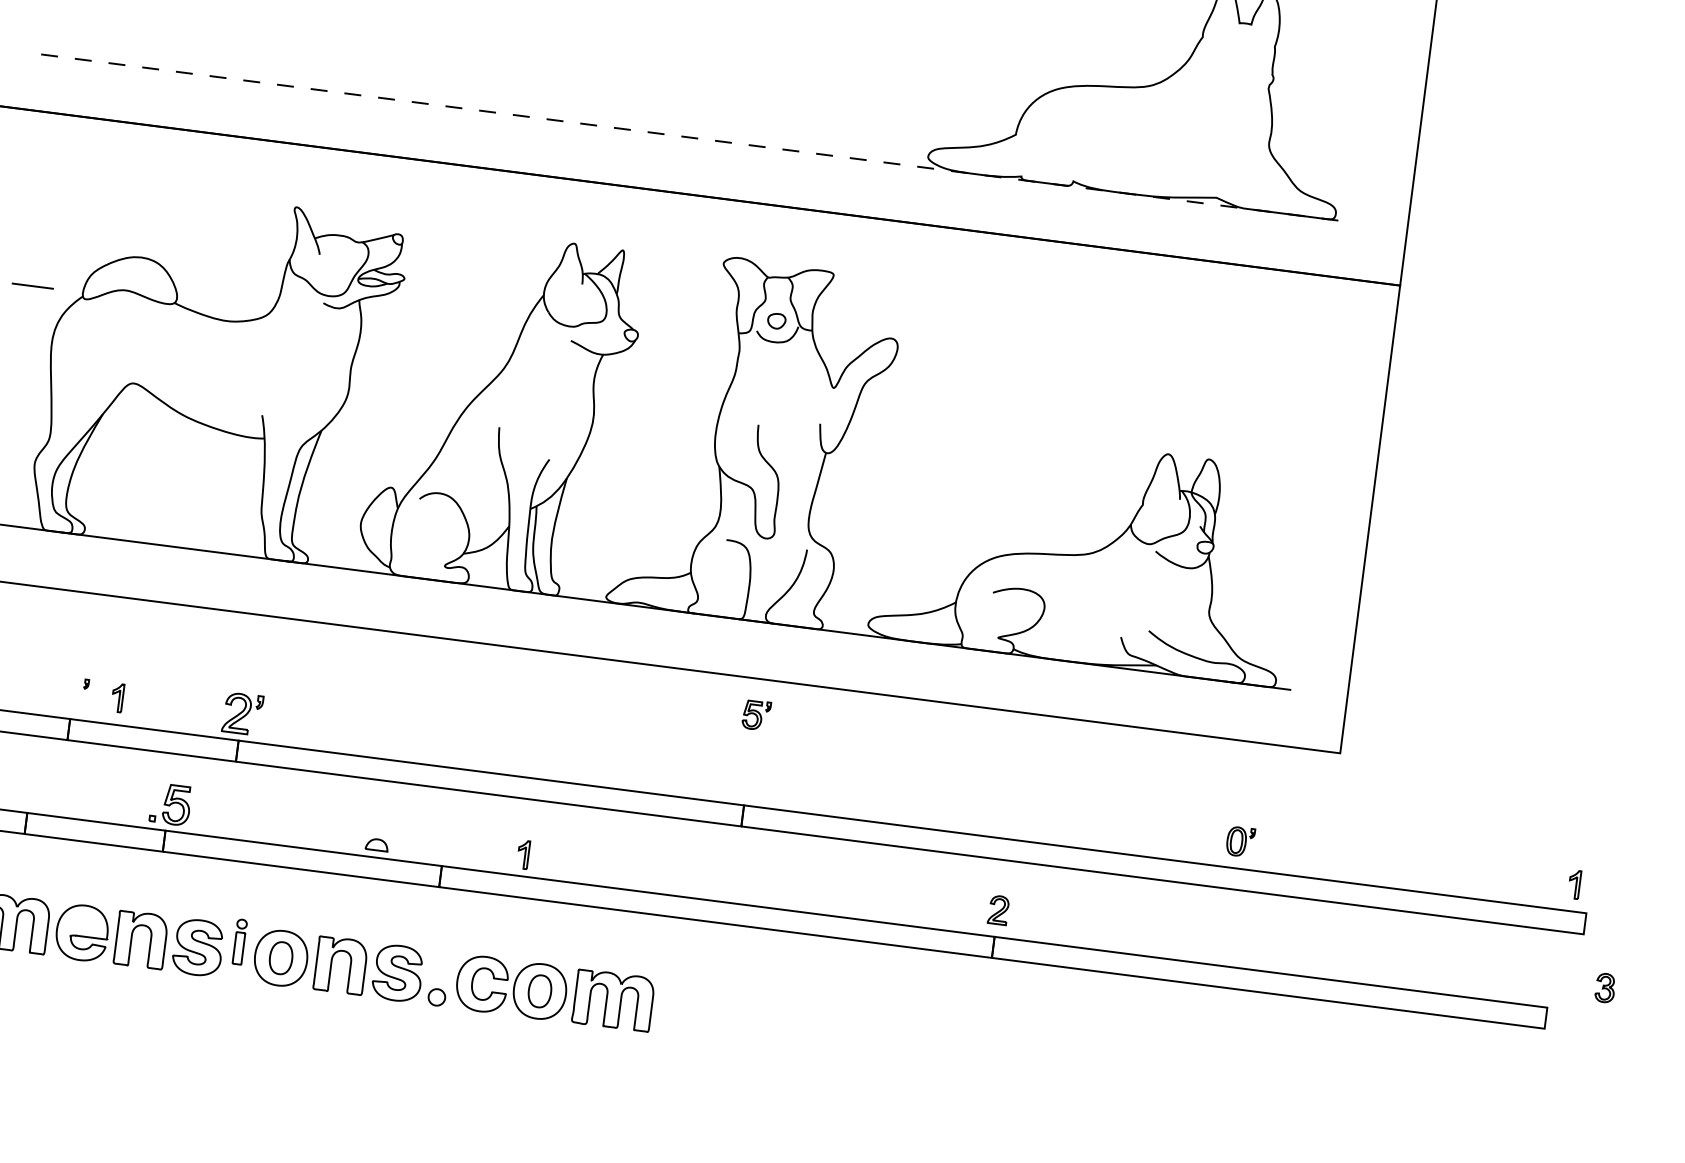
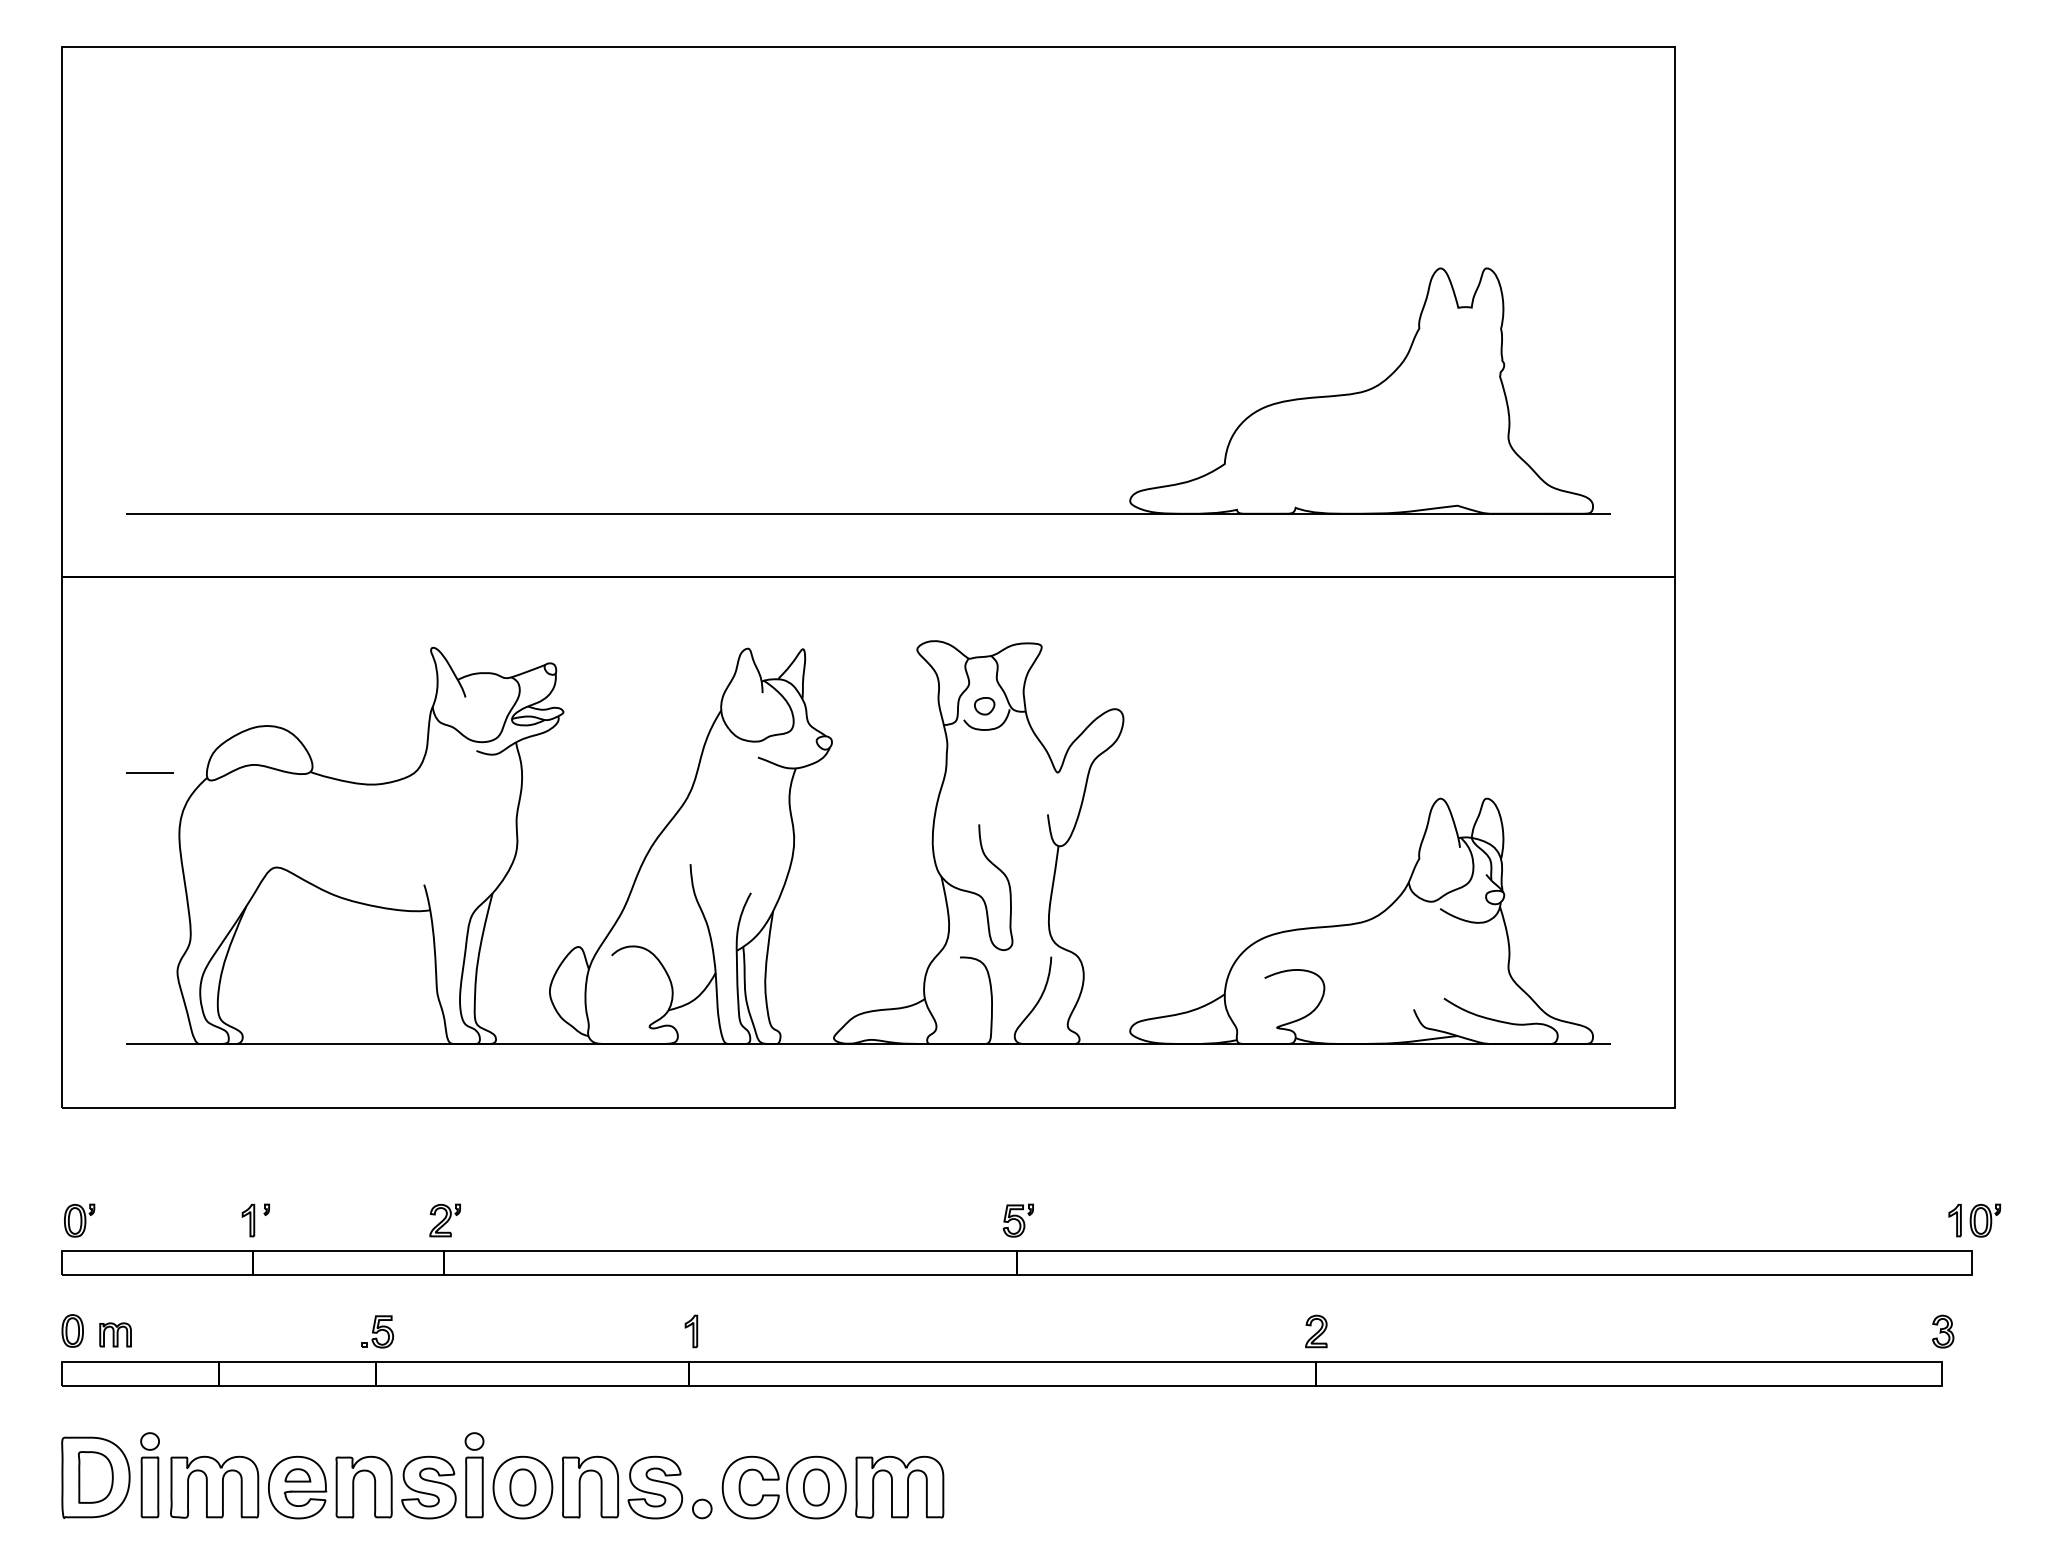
line: (696, 138) -> (868, 513), dashed -> solid
part: (117, 697) -> (248, 1220), moved
part: (242, 713) -> (444, 1220), size x0.71
part: (755, 715) -> (1017, 1220), moved
part: (170, 804) -> (377, 1331), size x0.71
part: (1239, 841) -> (1984, 1220), moved
part: (376, 844) -> (297, 1475), moved
part: (523, 854) -> (691, 1331), moved
part: (239, 942) -> (474, 1475), size x1.67
part: (1605, 987) -> (1943, 1331), moved

